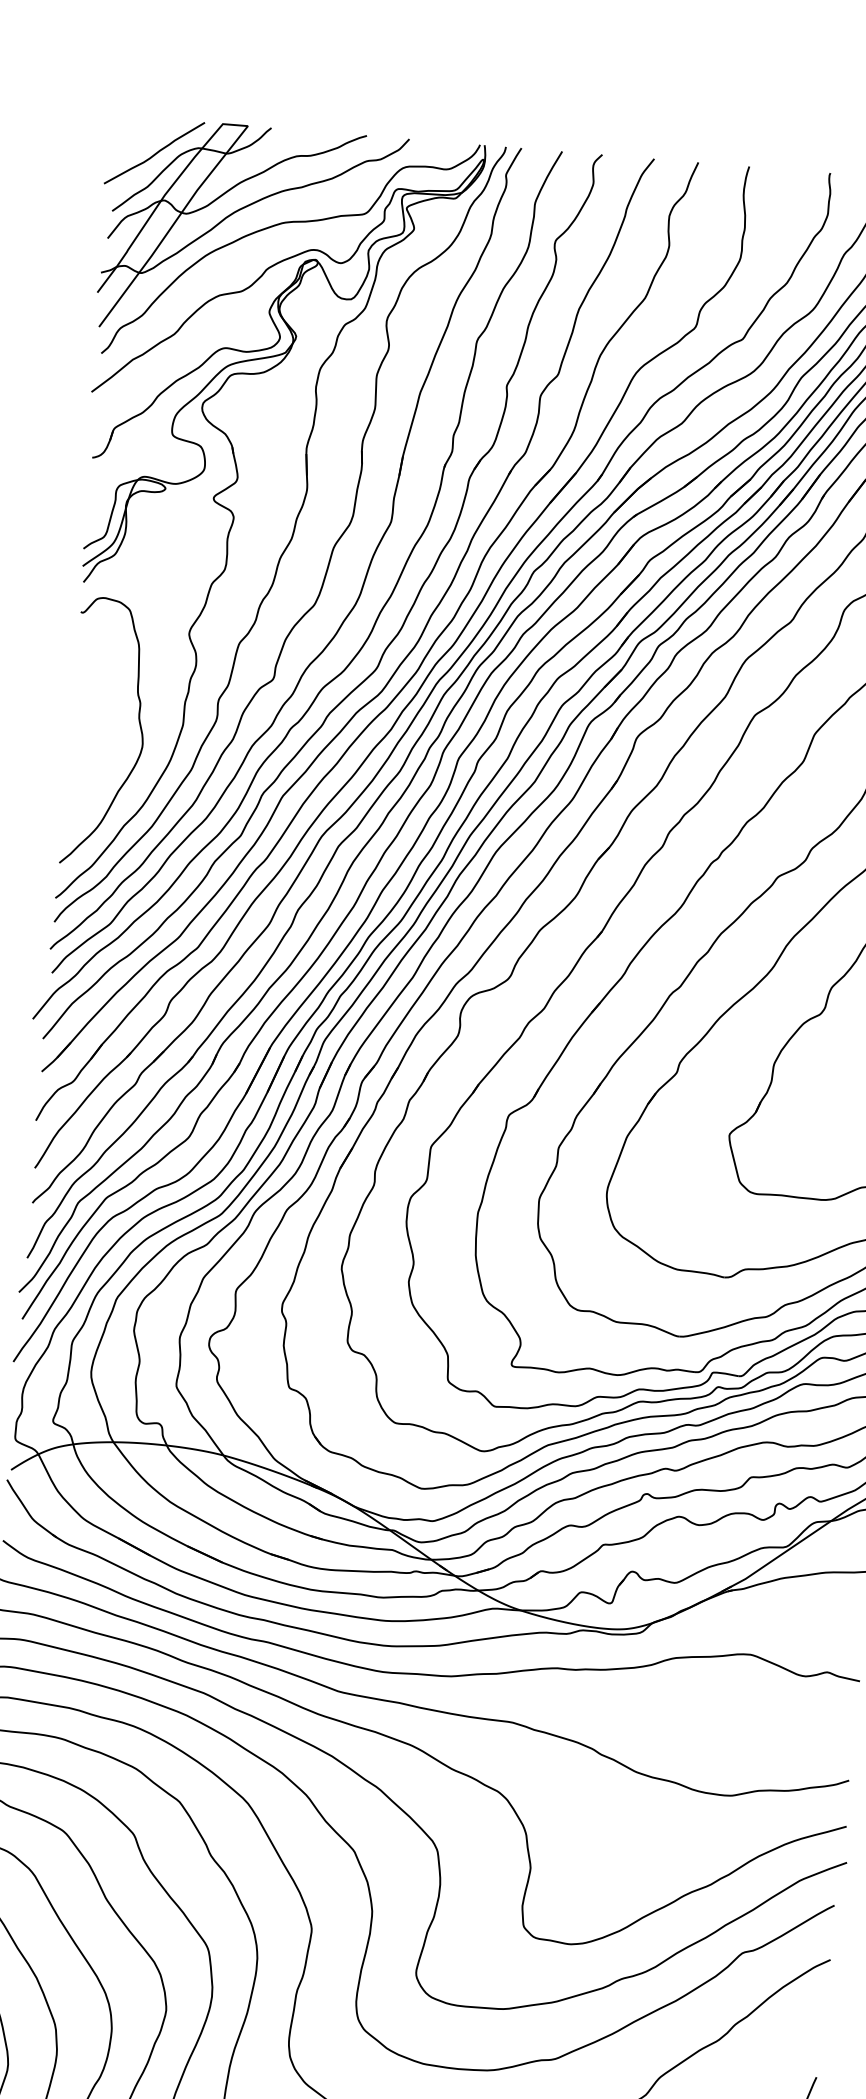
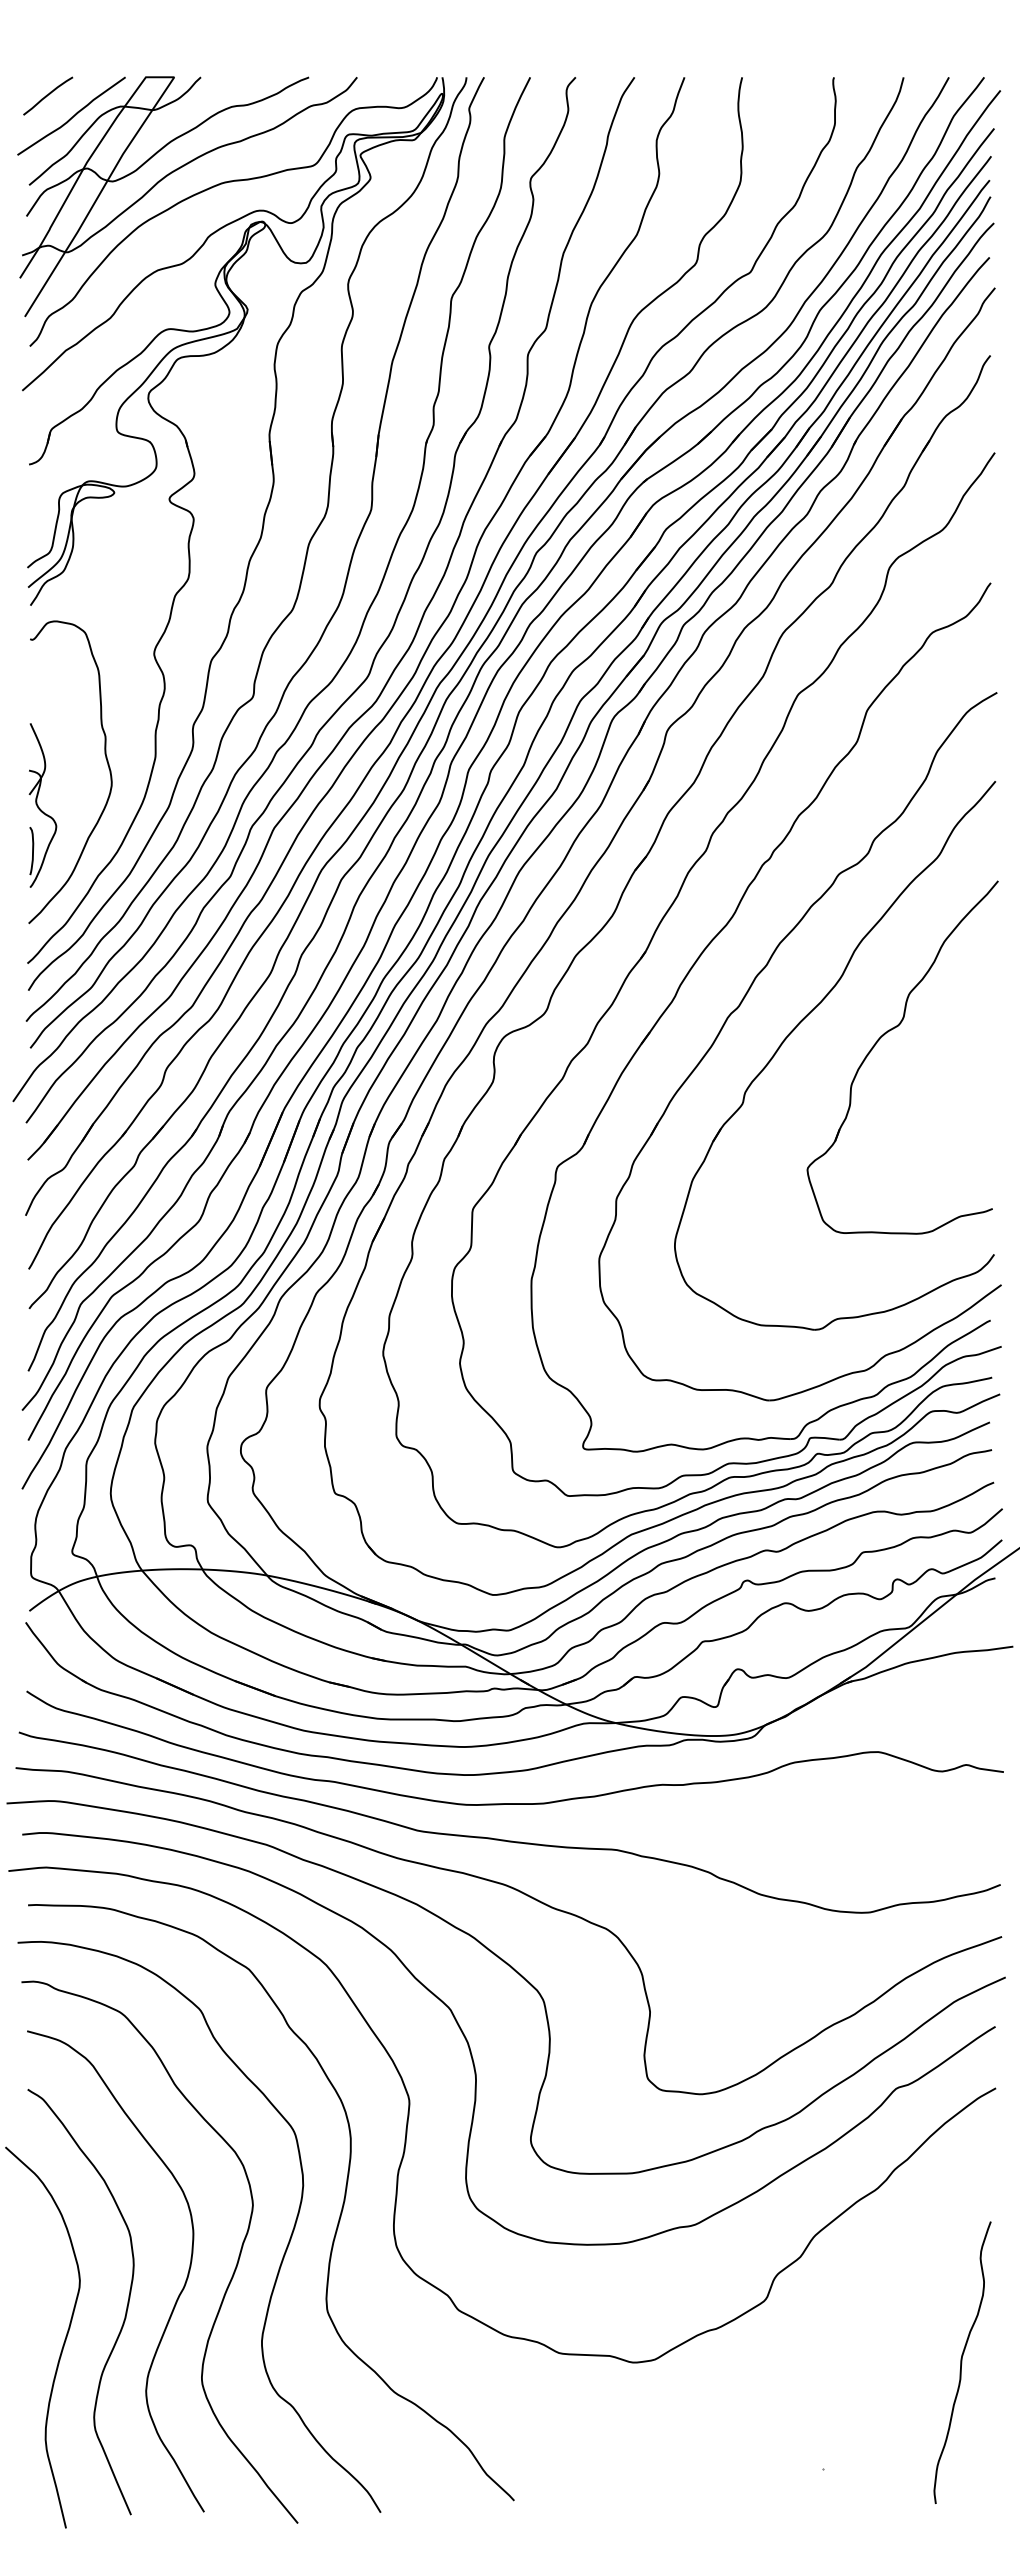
curve: (135, 133) -> (48, 95), added
part: (79, 759) -> (42, 805), added

